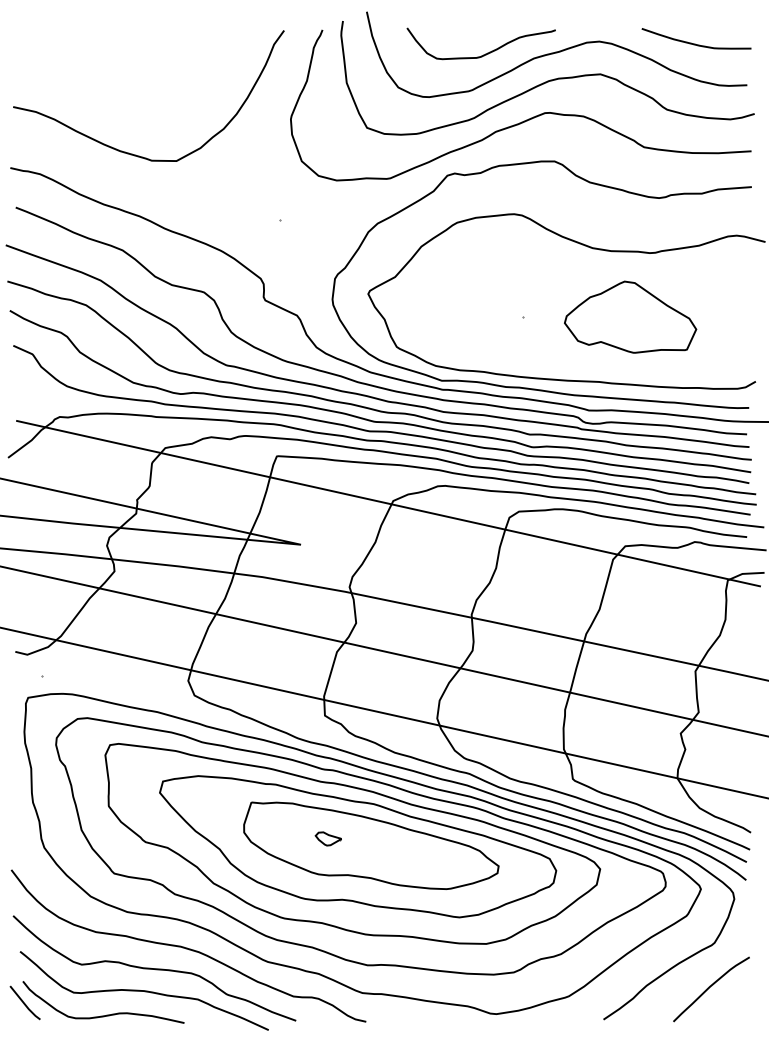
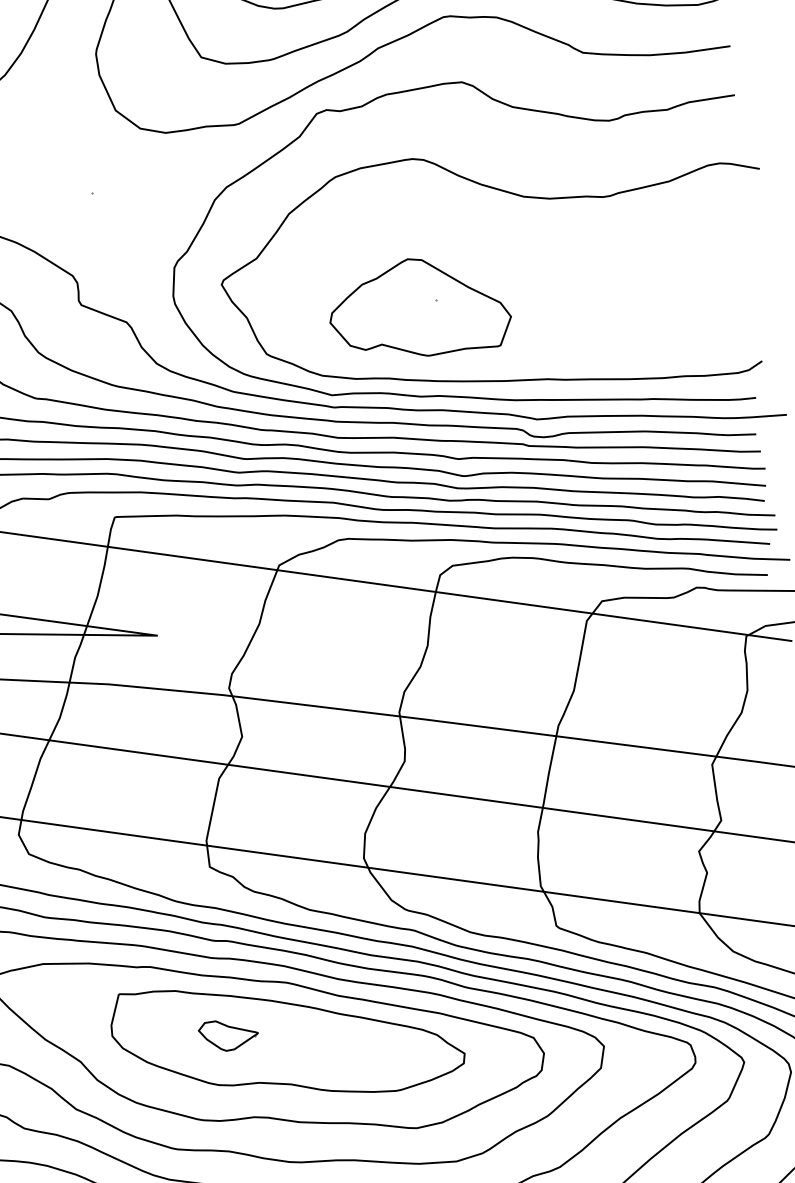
part: (630, 316) -> (419, 306), moved
part: (328, 838) -> (228, 1034), size x1.67

